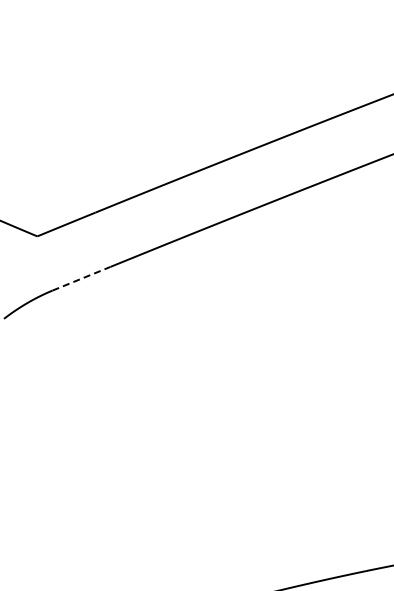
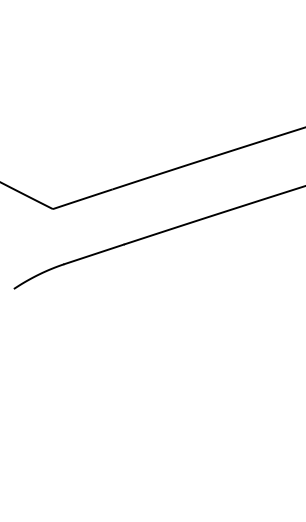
line: (82, 278) -> (95, 254), dashed -> solid

